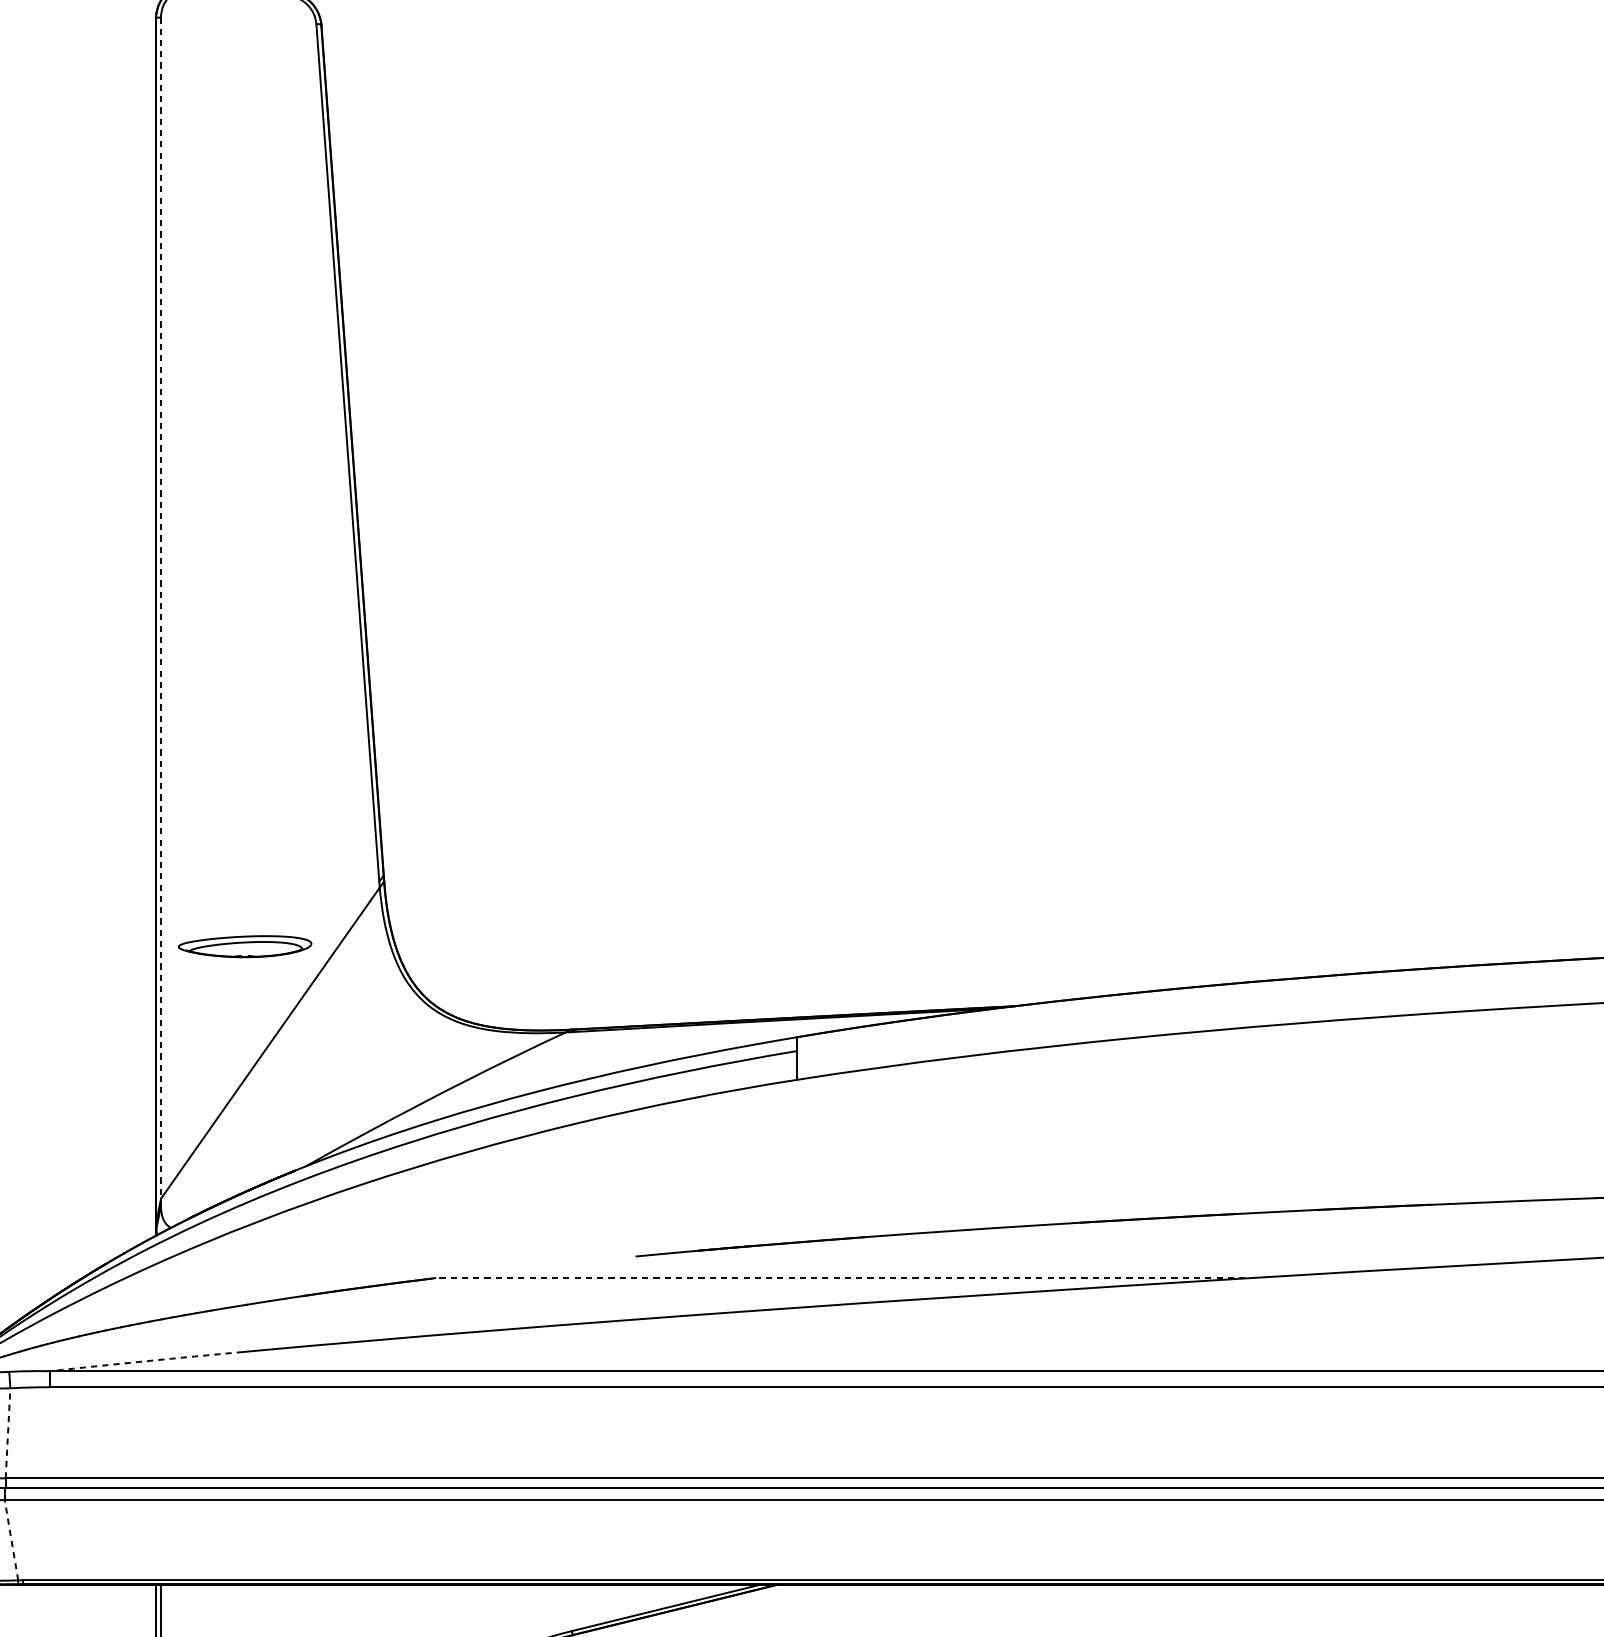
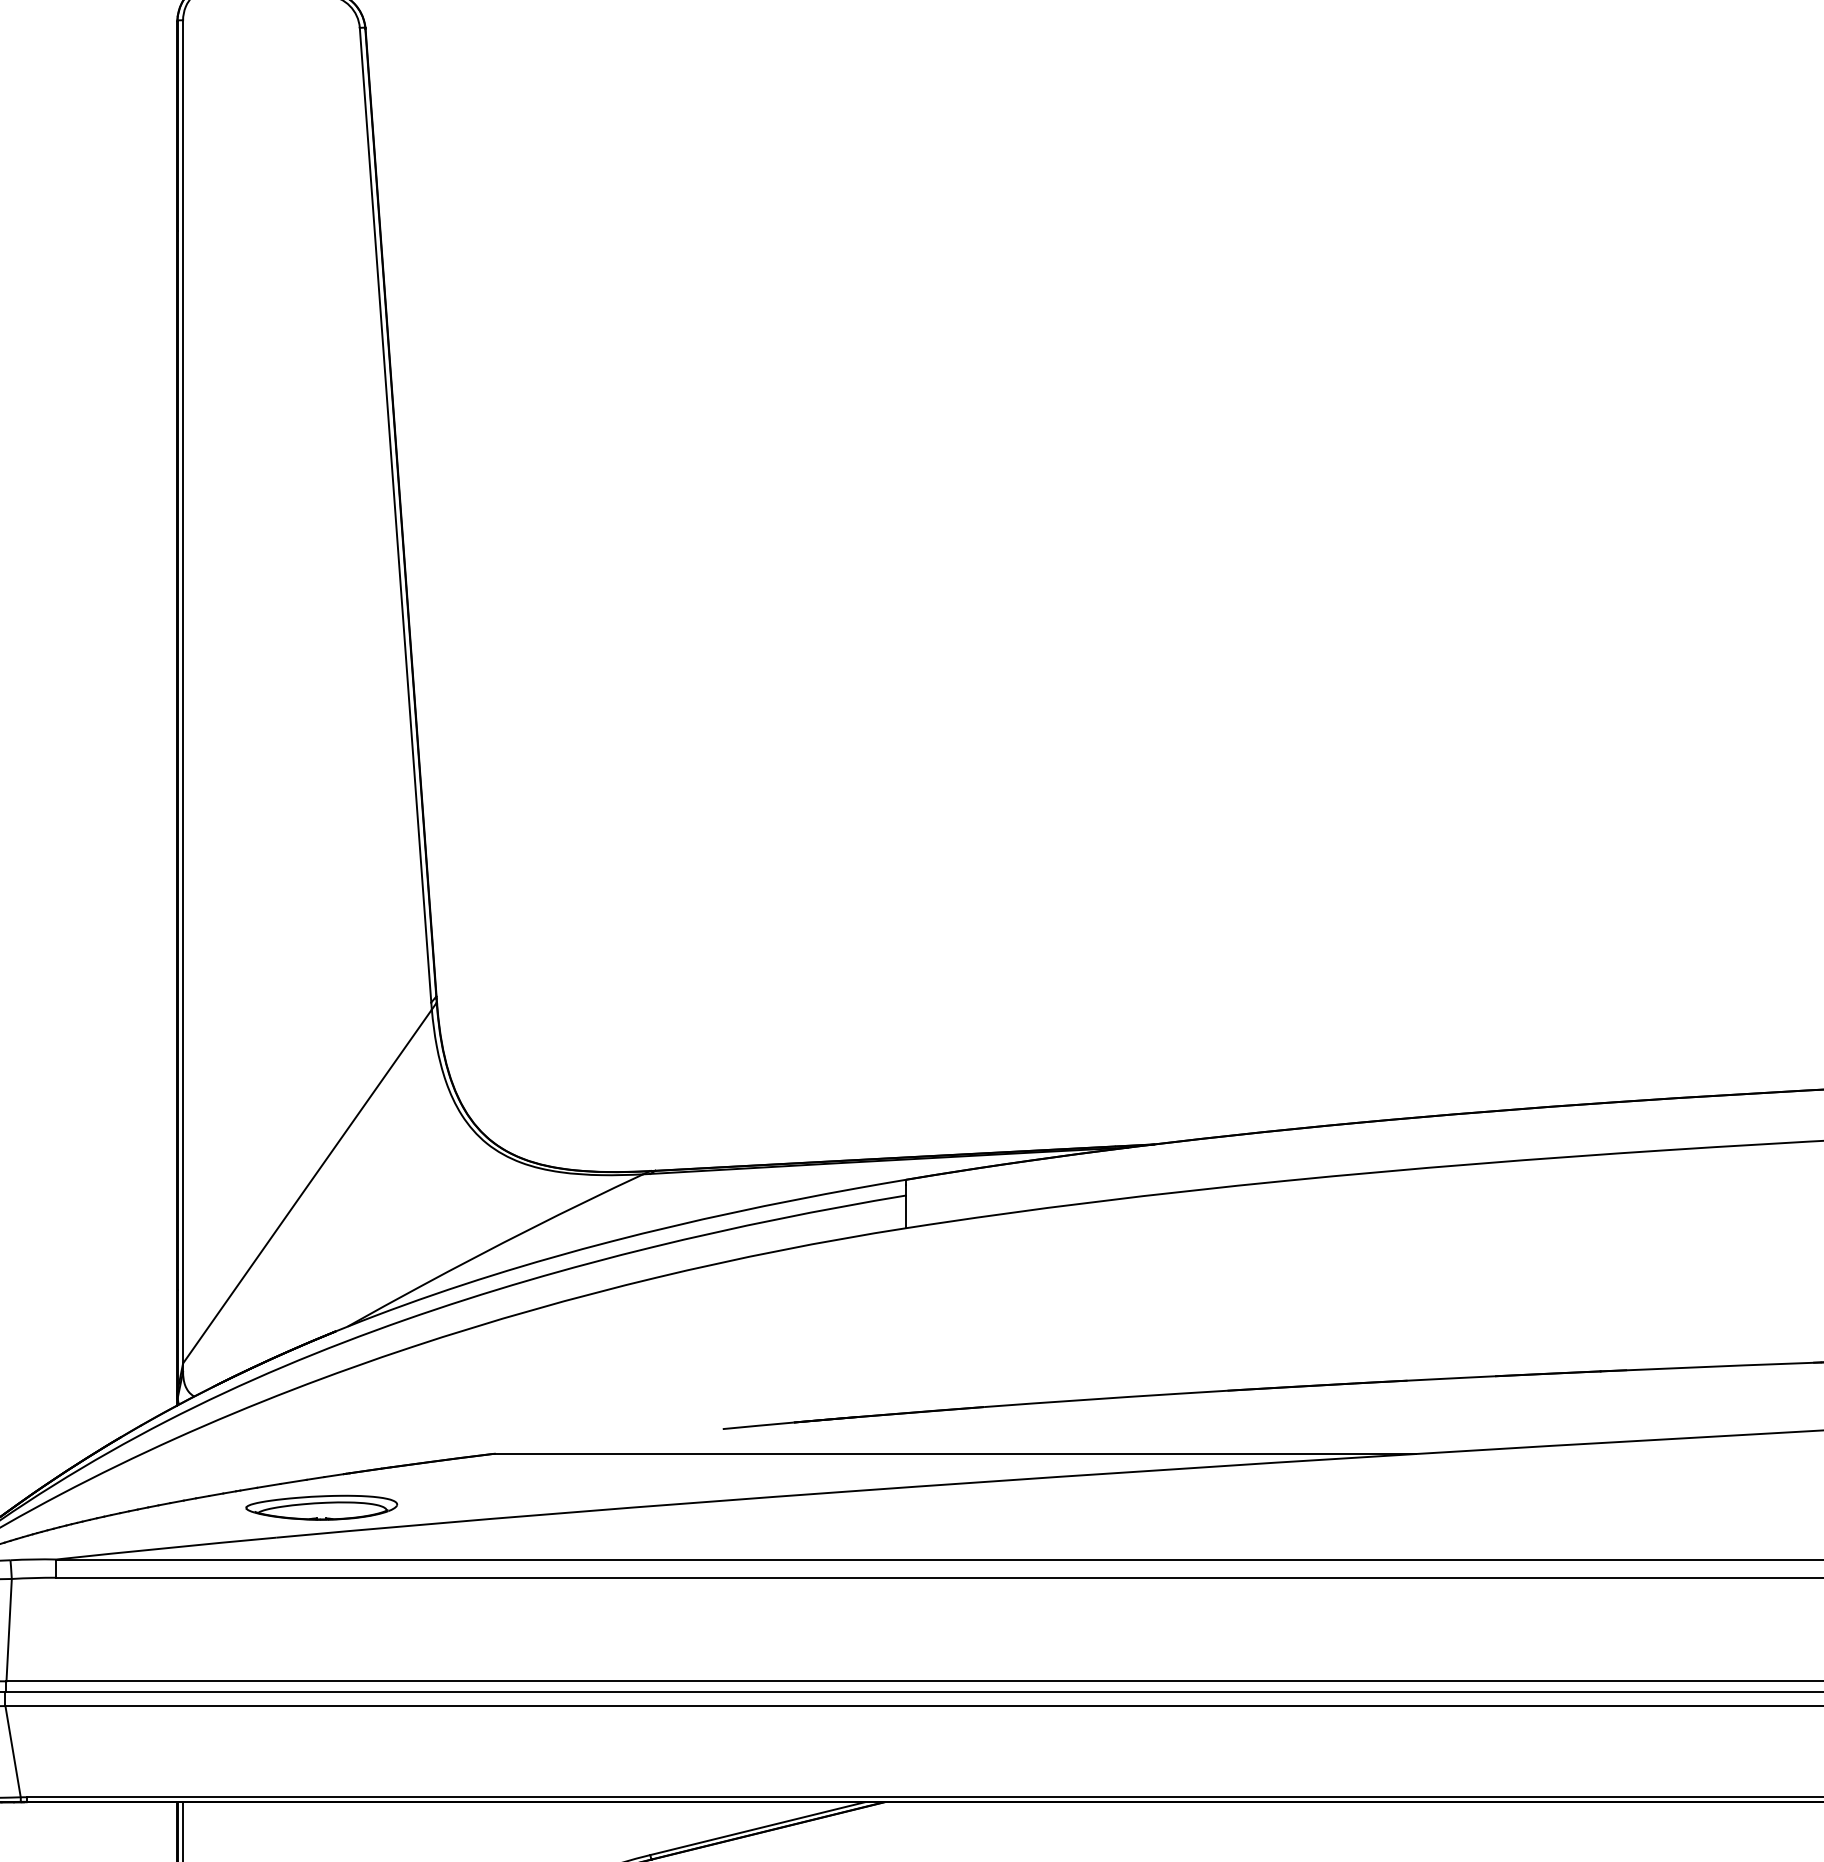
line: (161, 611) -> (183, 695), dashed -> solid
part: (244, 946) -> (321, 1507), moved
line: (839, 1278) -> (954, 1454), dashed -> solid
arc: (146, 1361) -> (166, 1548), dashed -> solid
line: (8, 1432) -> (9, 1629), dashed -> solid
line: (11, 1540) -> (13, 1751), dashed -> solid

